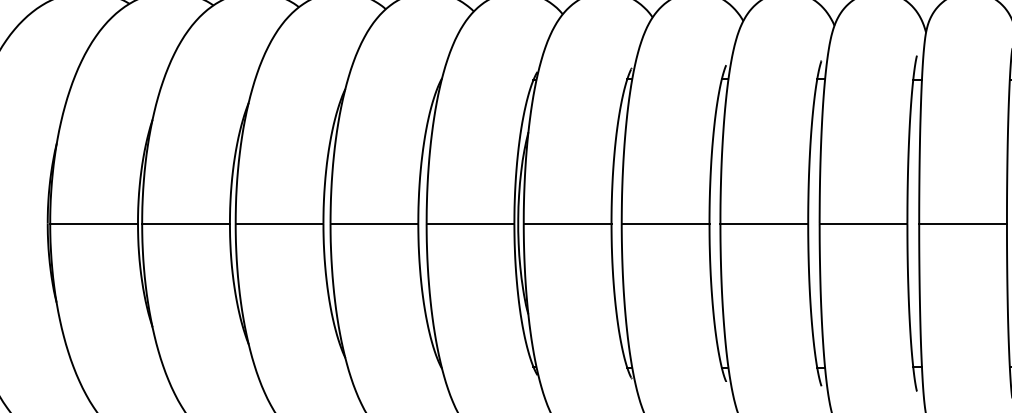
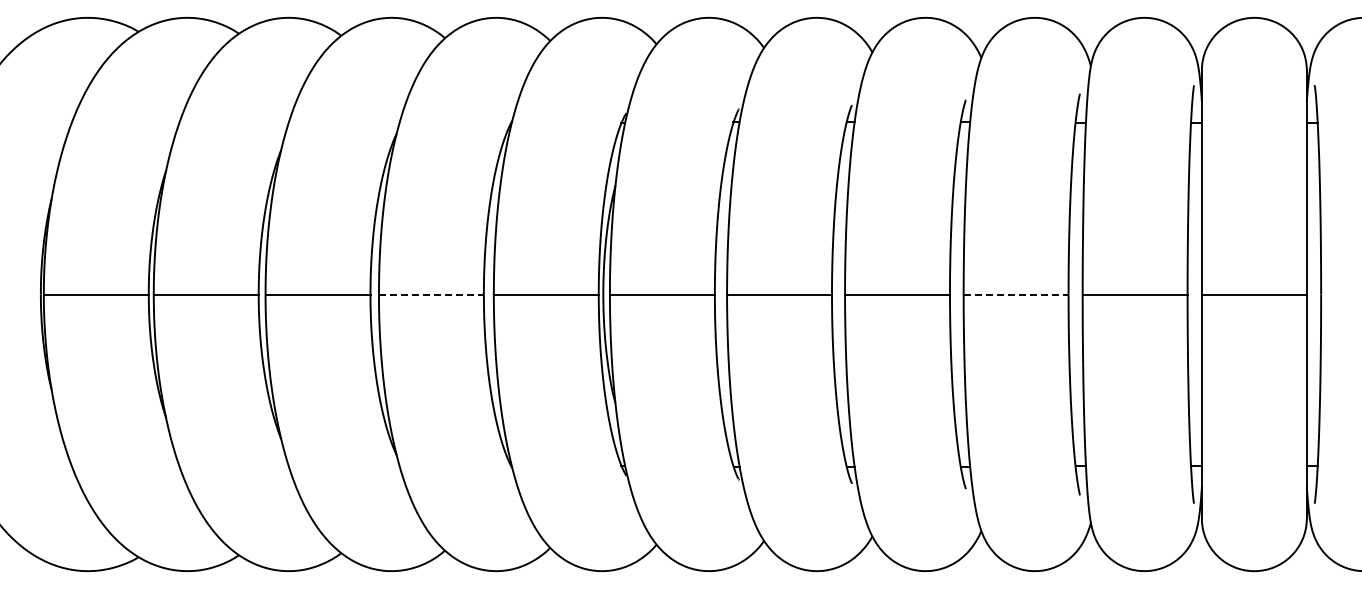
line: (374, 223) -> (431, 294), solid -> dashed
line: (863, 223) -> (1016, 294), solid -> dashed

